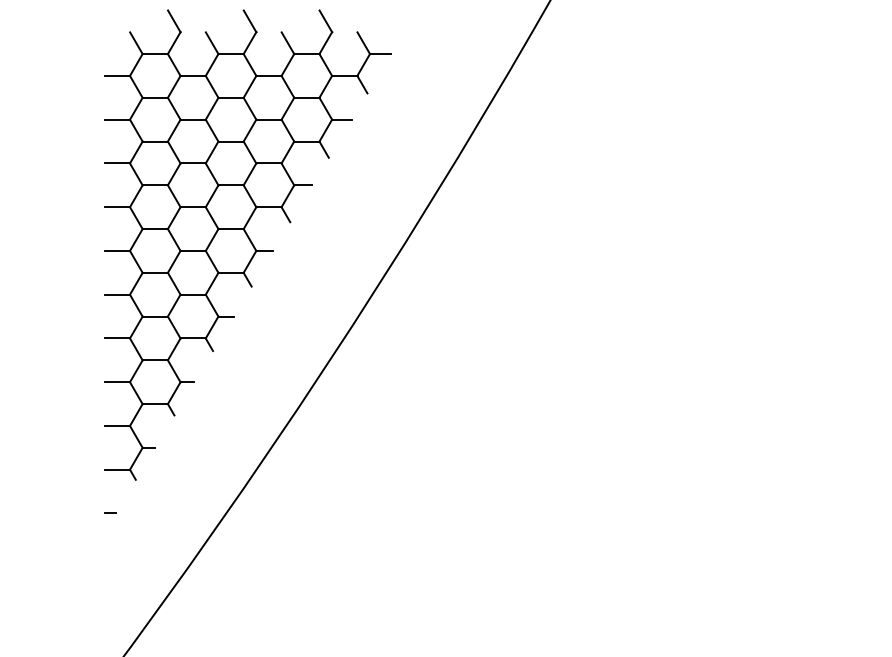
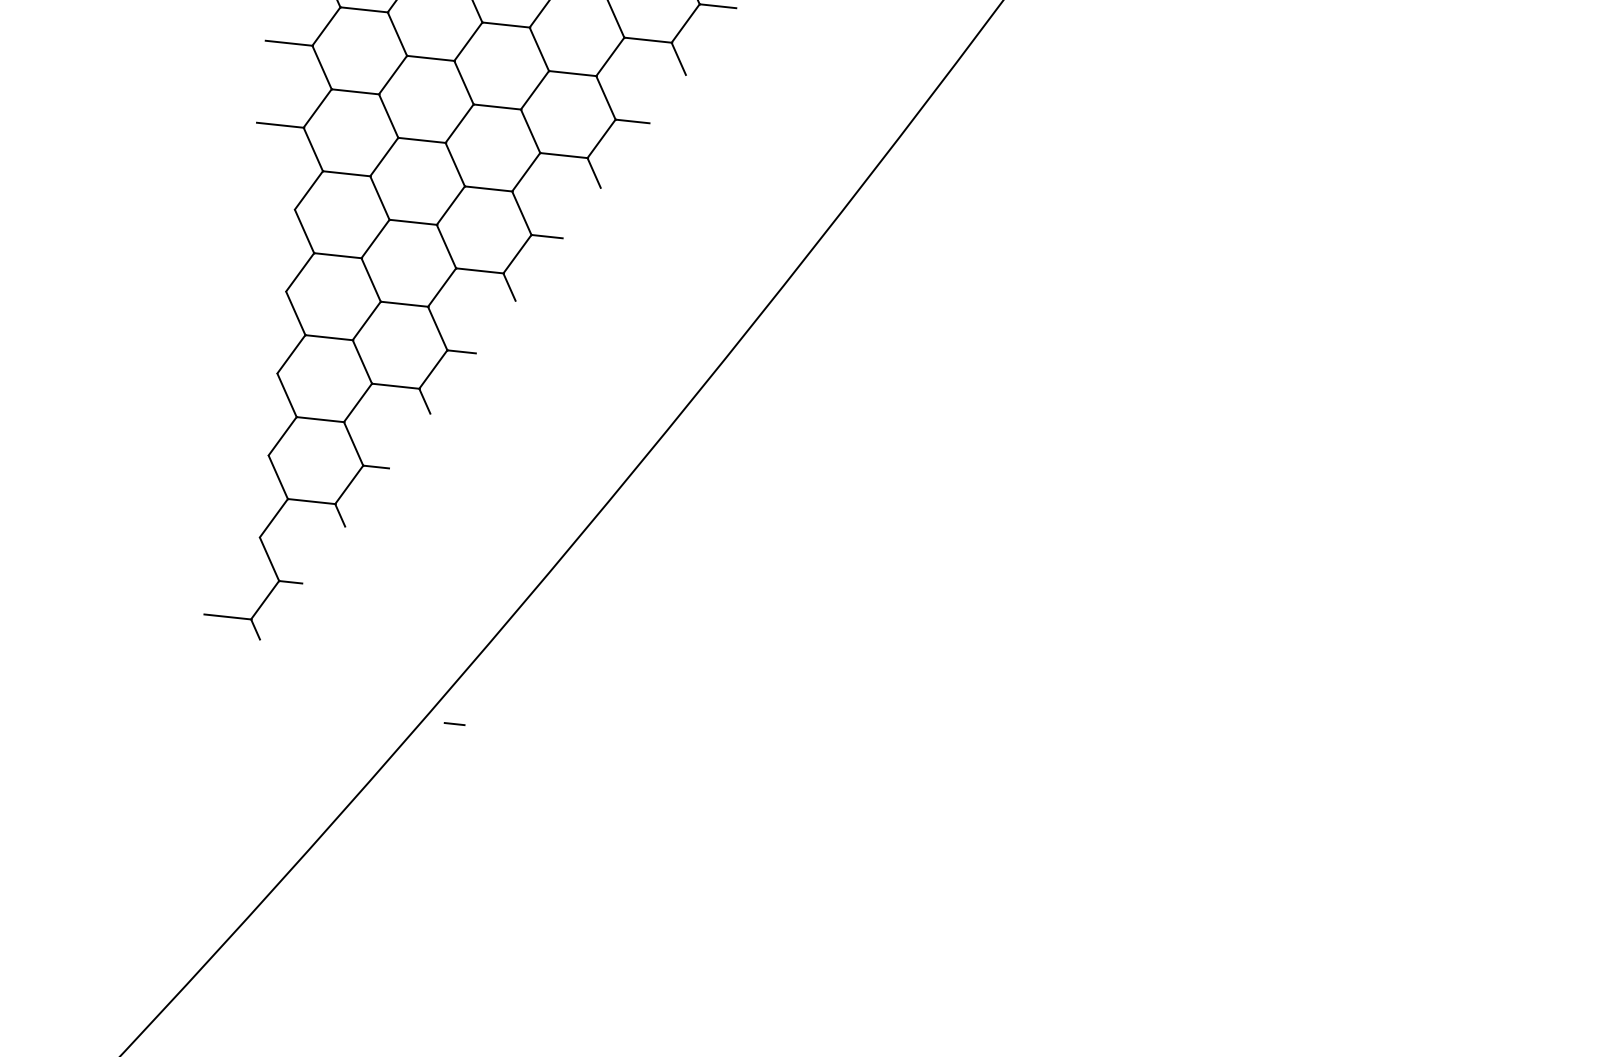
line: (117, 250) -> (271, 206), removed
line: (117, 294) -> (262, 288), removed
line: (117, 338) -> (253, 371), removed
line: (117, 382) -> (245, 453), removed
line: (117, 425) -> (236, 534), removed
line: (110, 512) -> (455, 722), moved

